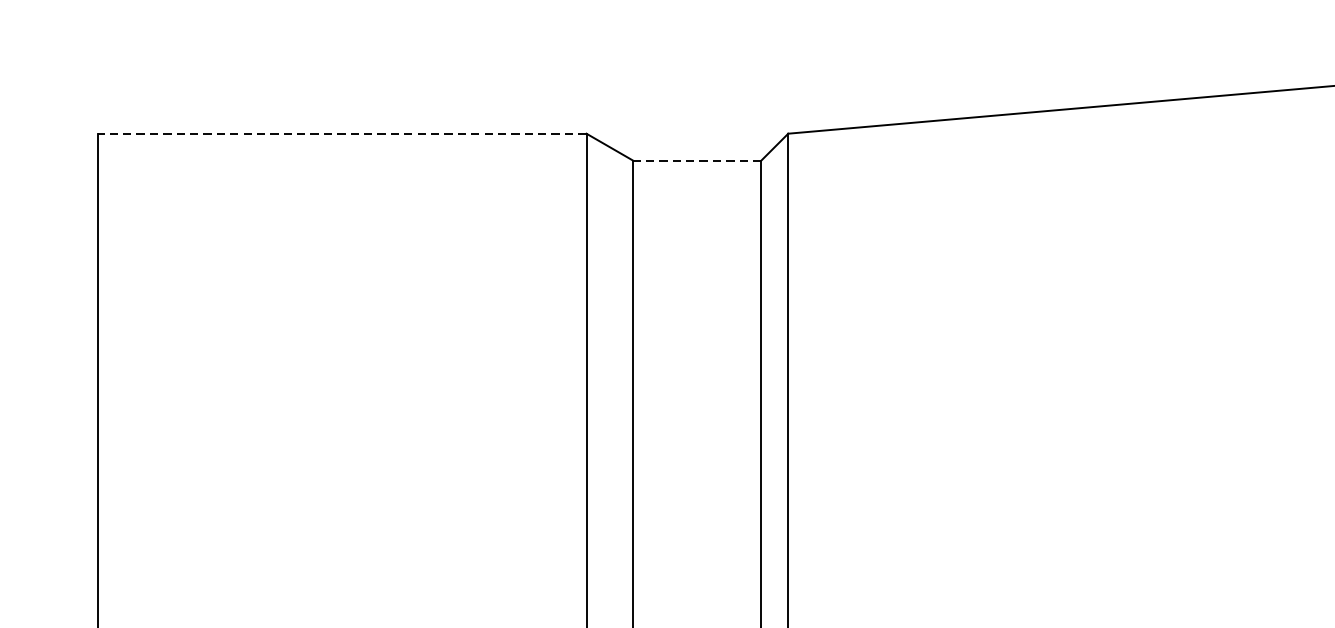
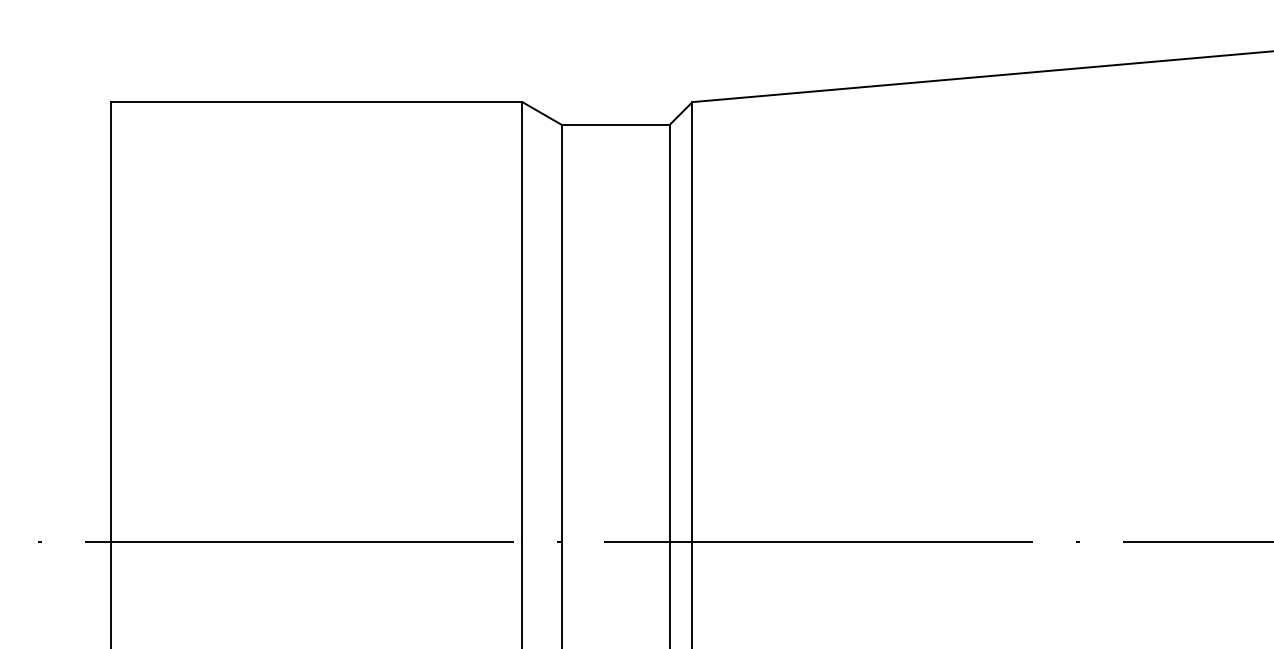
line: (342, 134) -> (316, 102), dashed -> solid
line: (696, 160) -> (615, 124), dashed -> solid

